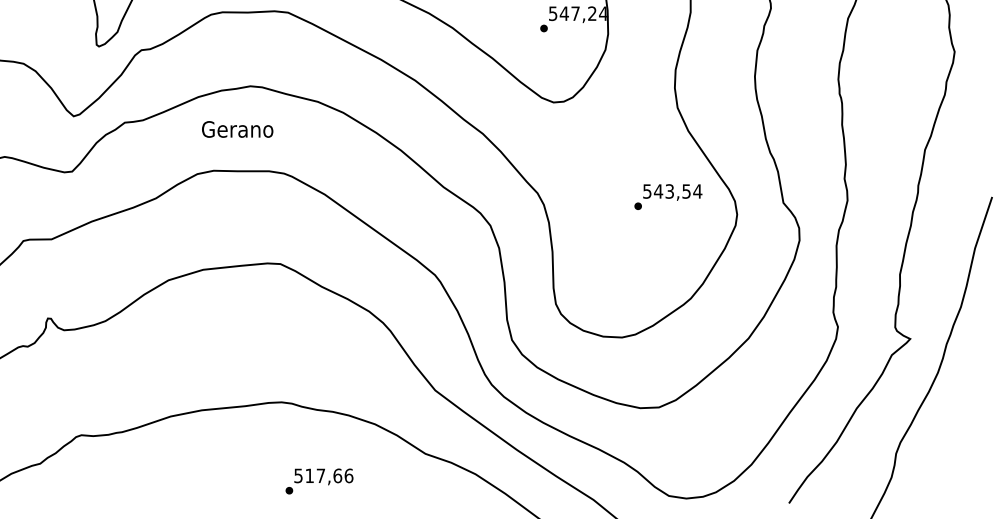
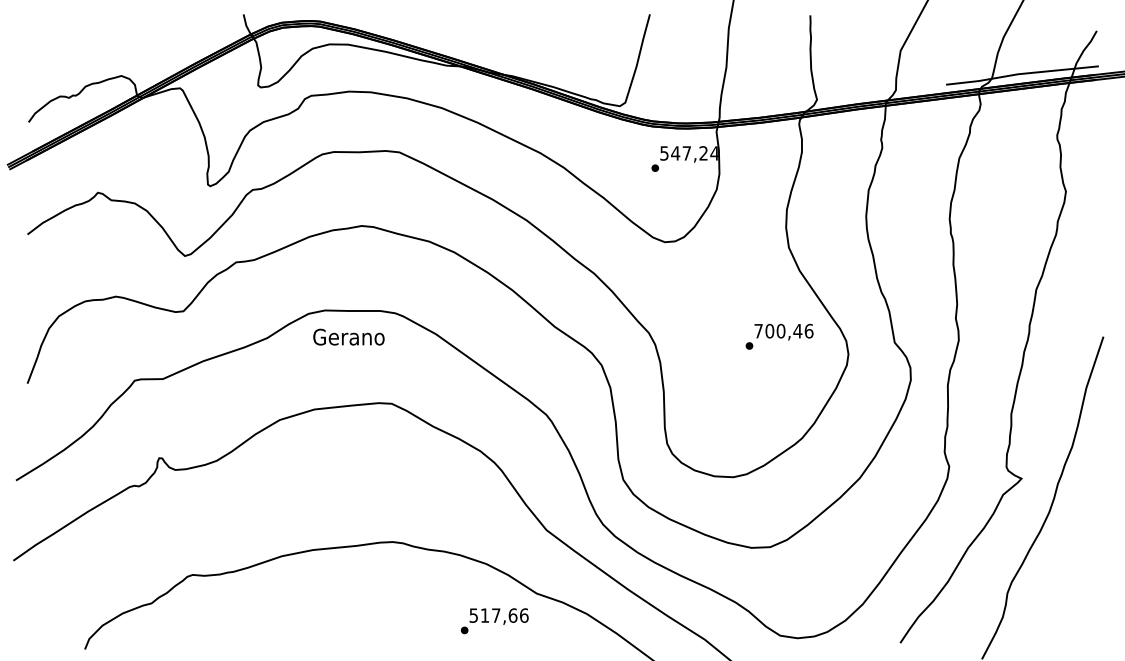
text: (237, 128) -> (348, 336), moved
text: (672, 190) -> (783, 330), 543,54 -> 700,46
text: (319, 481) -> (494, 621), moved

